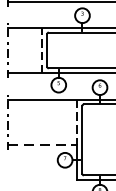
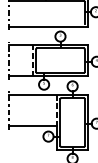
line: (43, 145) -> (33, 126), dashed -> solid

